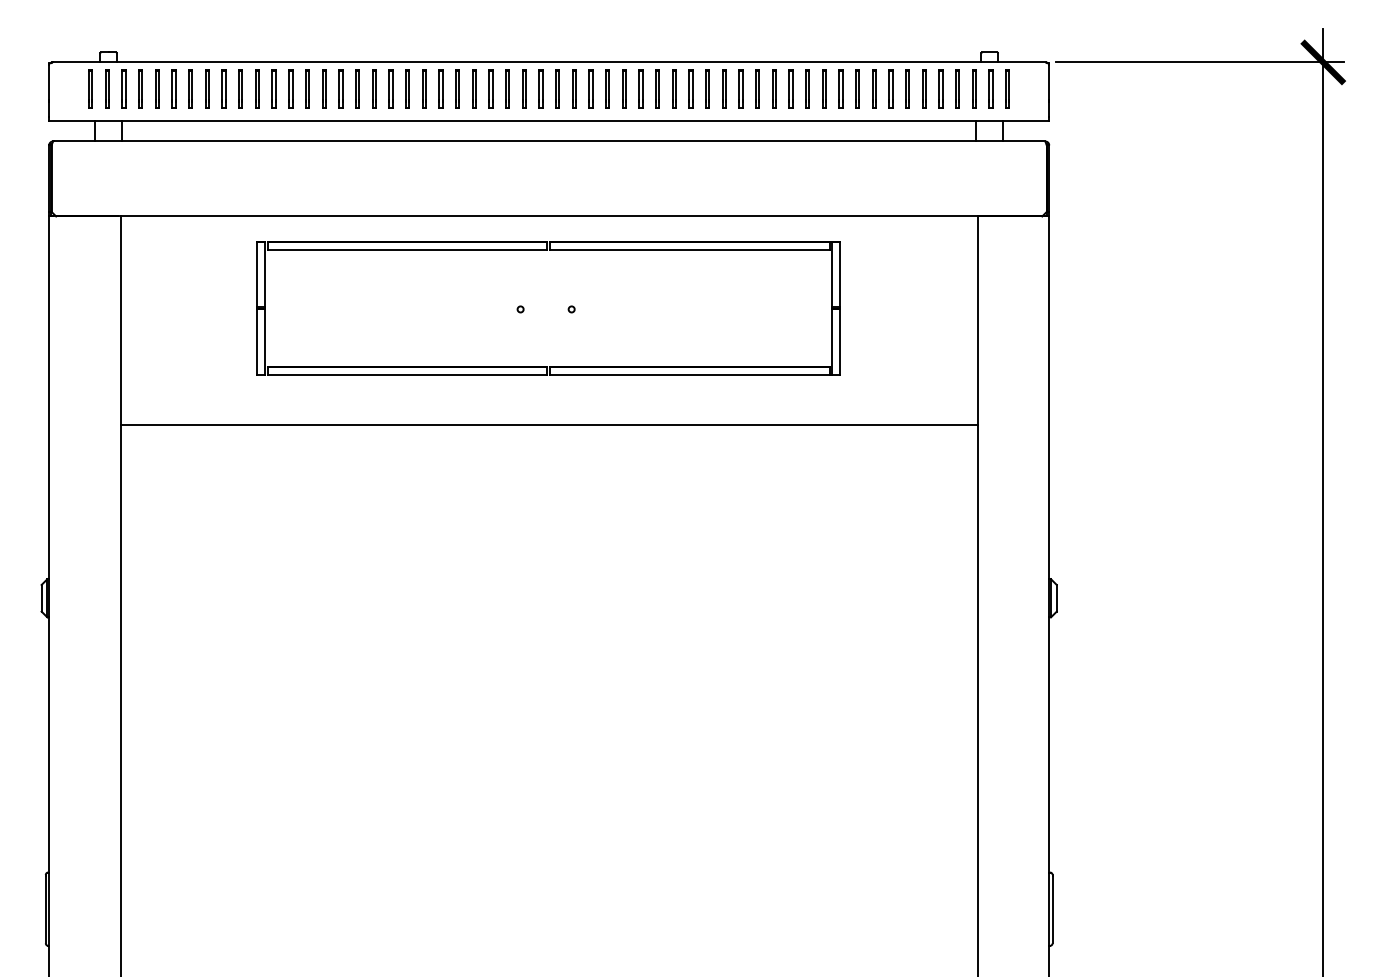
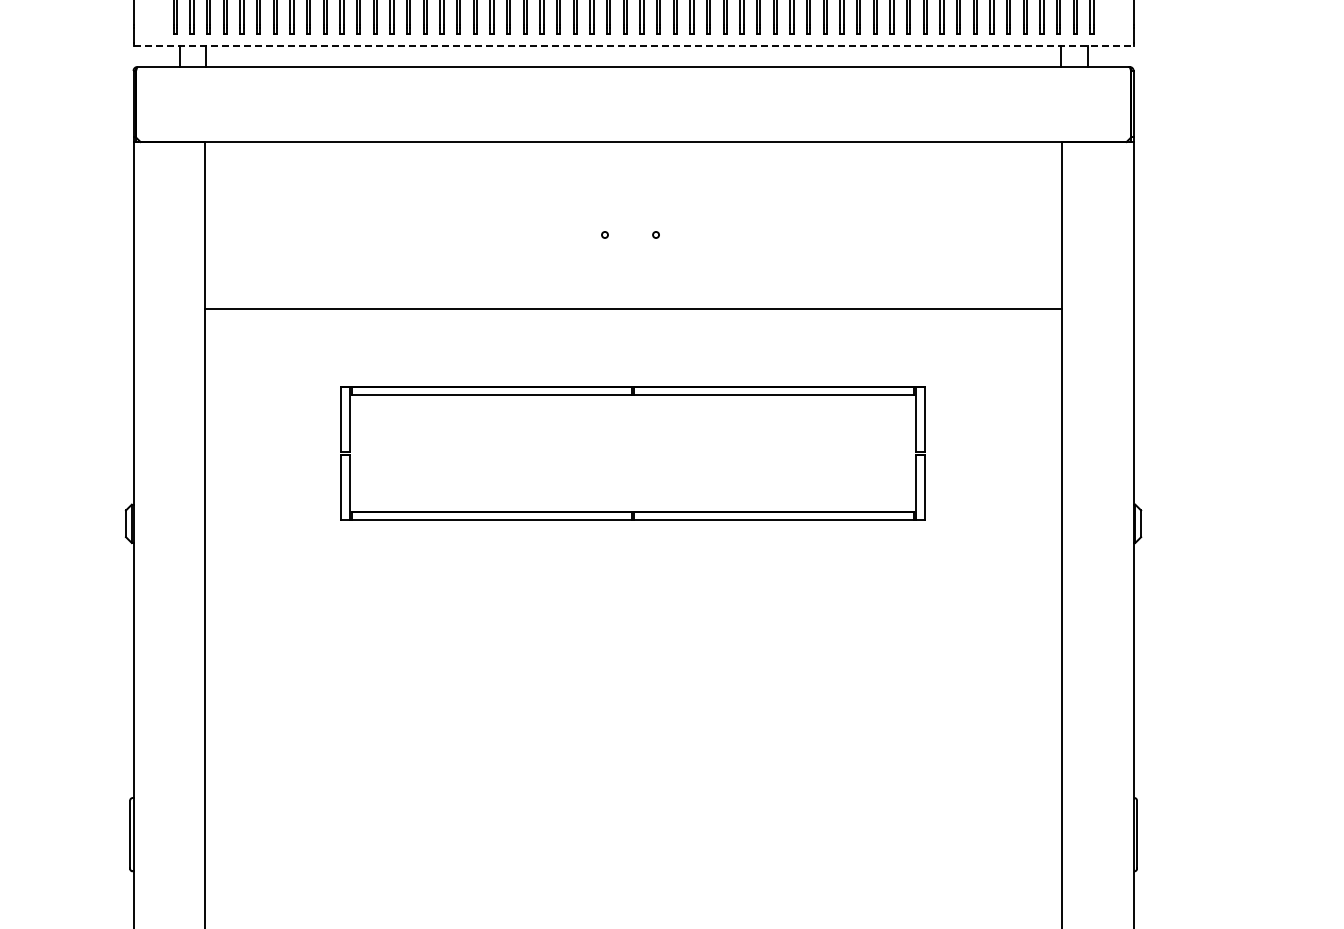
line: (549, 120) -> (633, 46), solid -> dashed
part: (547, 250) -> (631, 396), moved
line: (548, 424) -> (632, 309), moved

